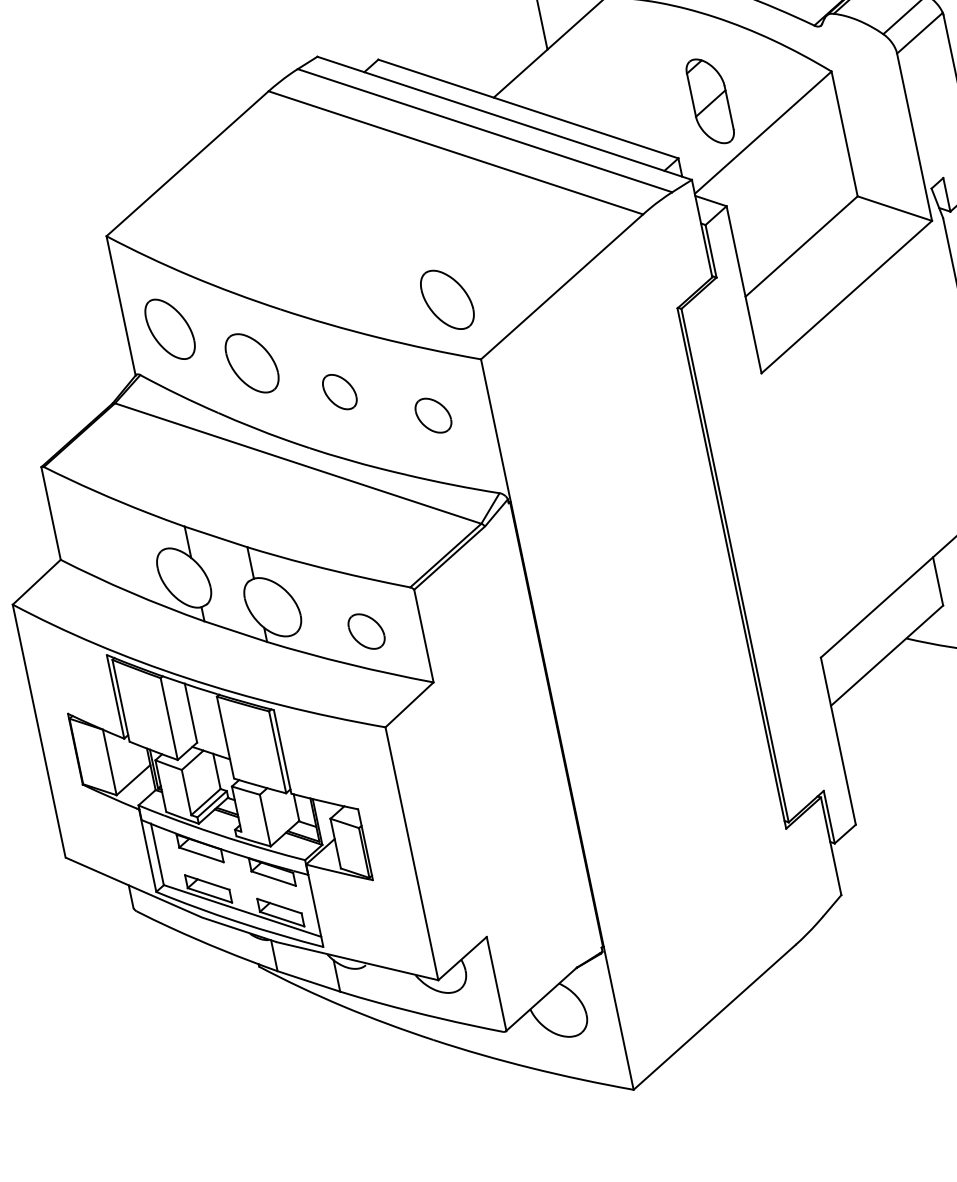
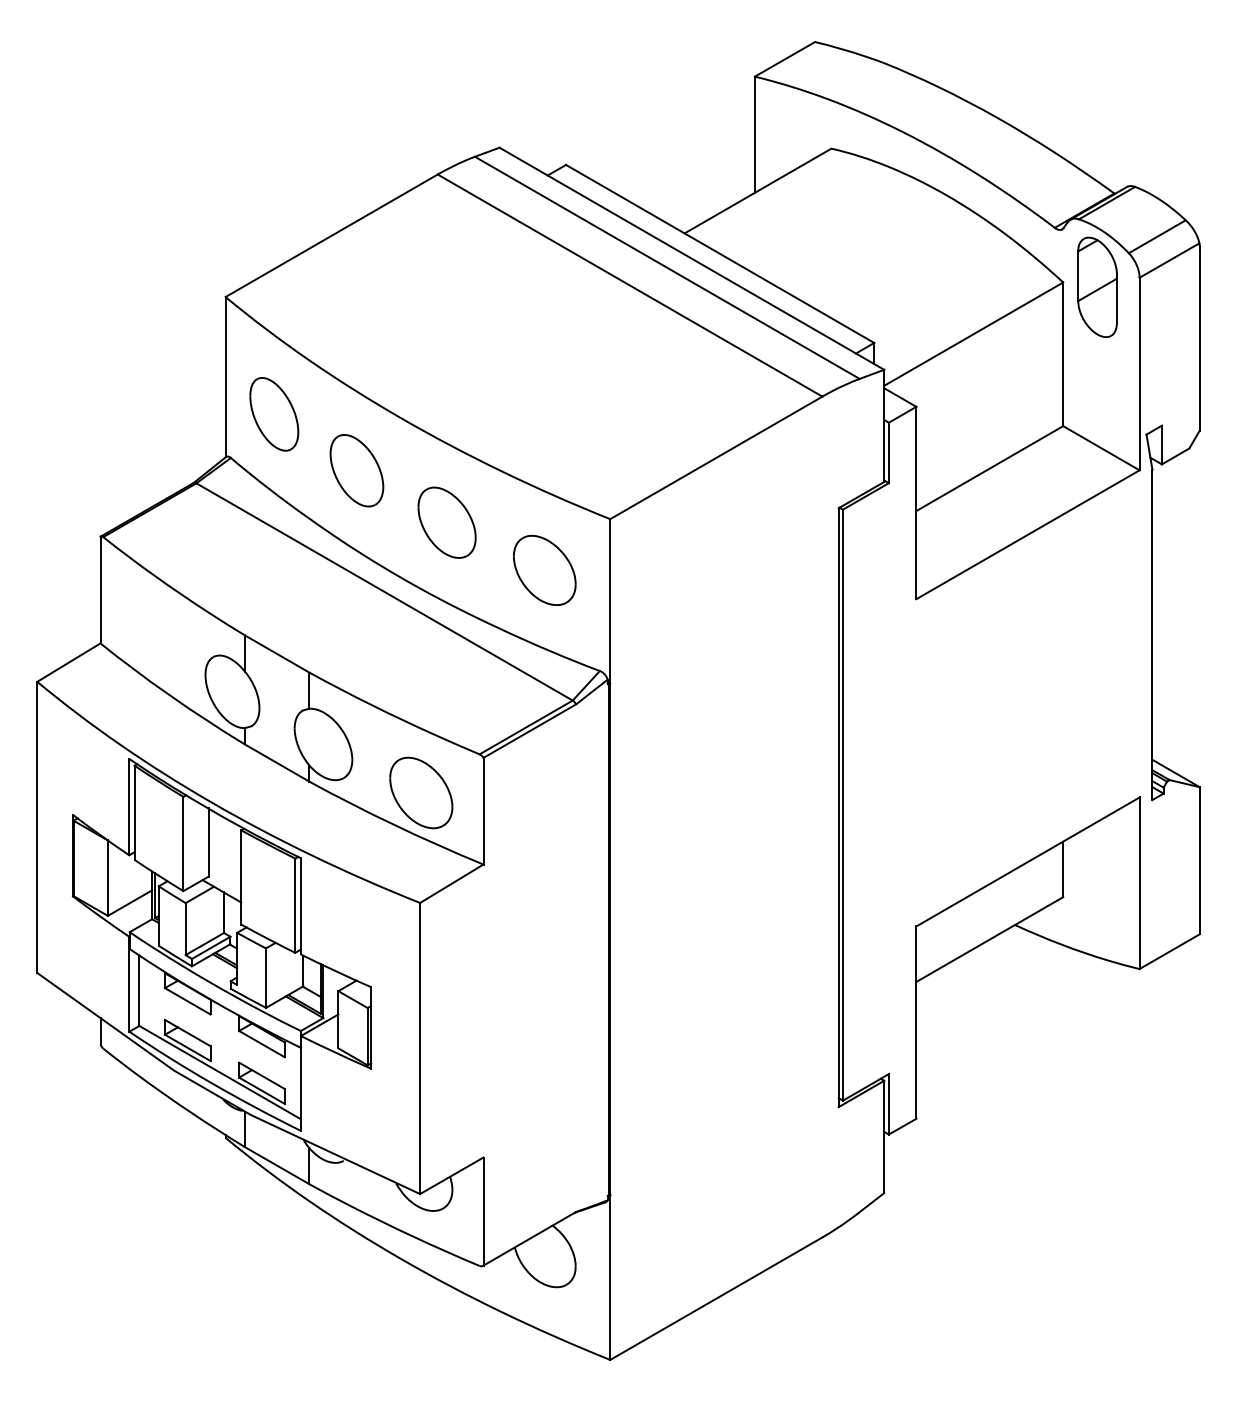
part: (710, 100) -> (1097, 286), moved
part: (447, 299) -> (586, 445), removed
part: (339, 392) -> (446, 522), size x1.67
part: (433, 415) -> (544, 569), size x1.67
part: (366, 631) -> (421, 792), size x1.67

